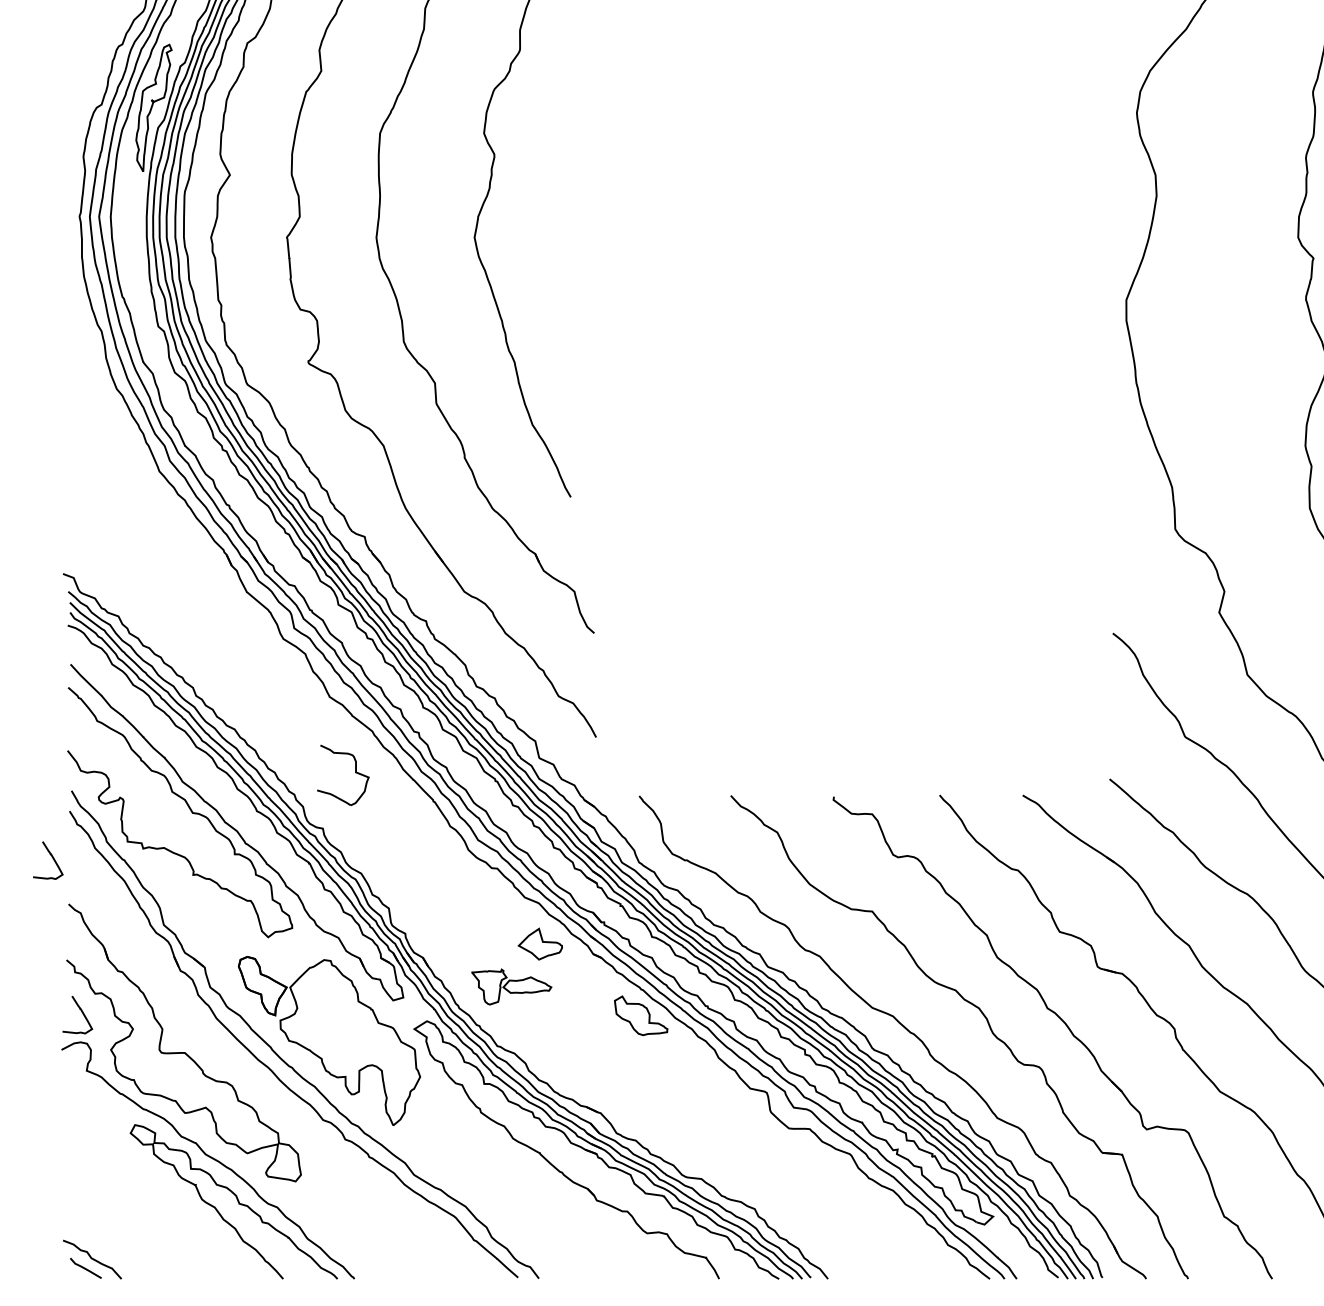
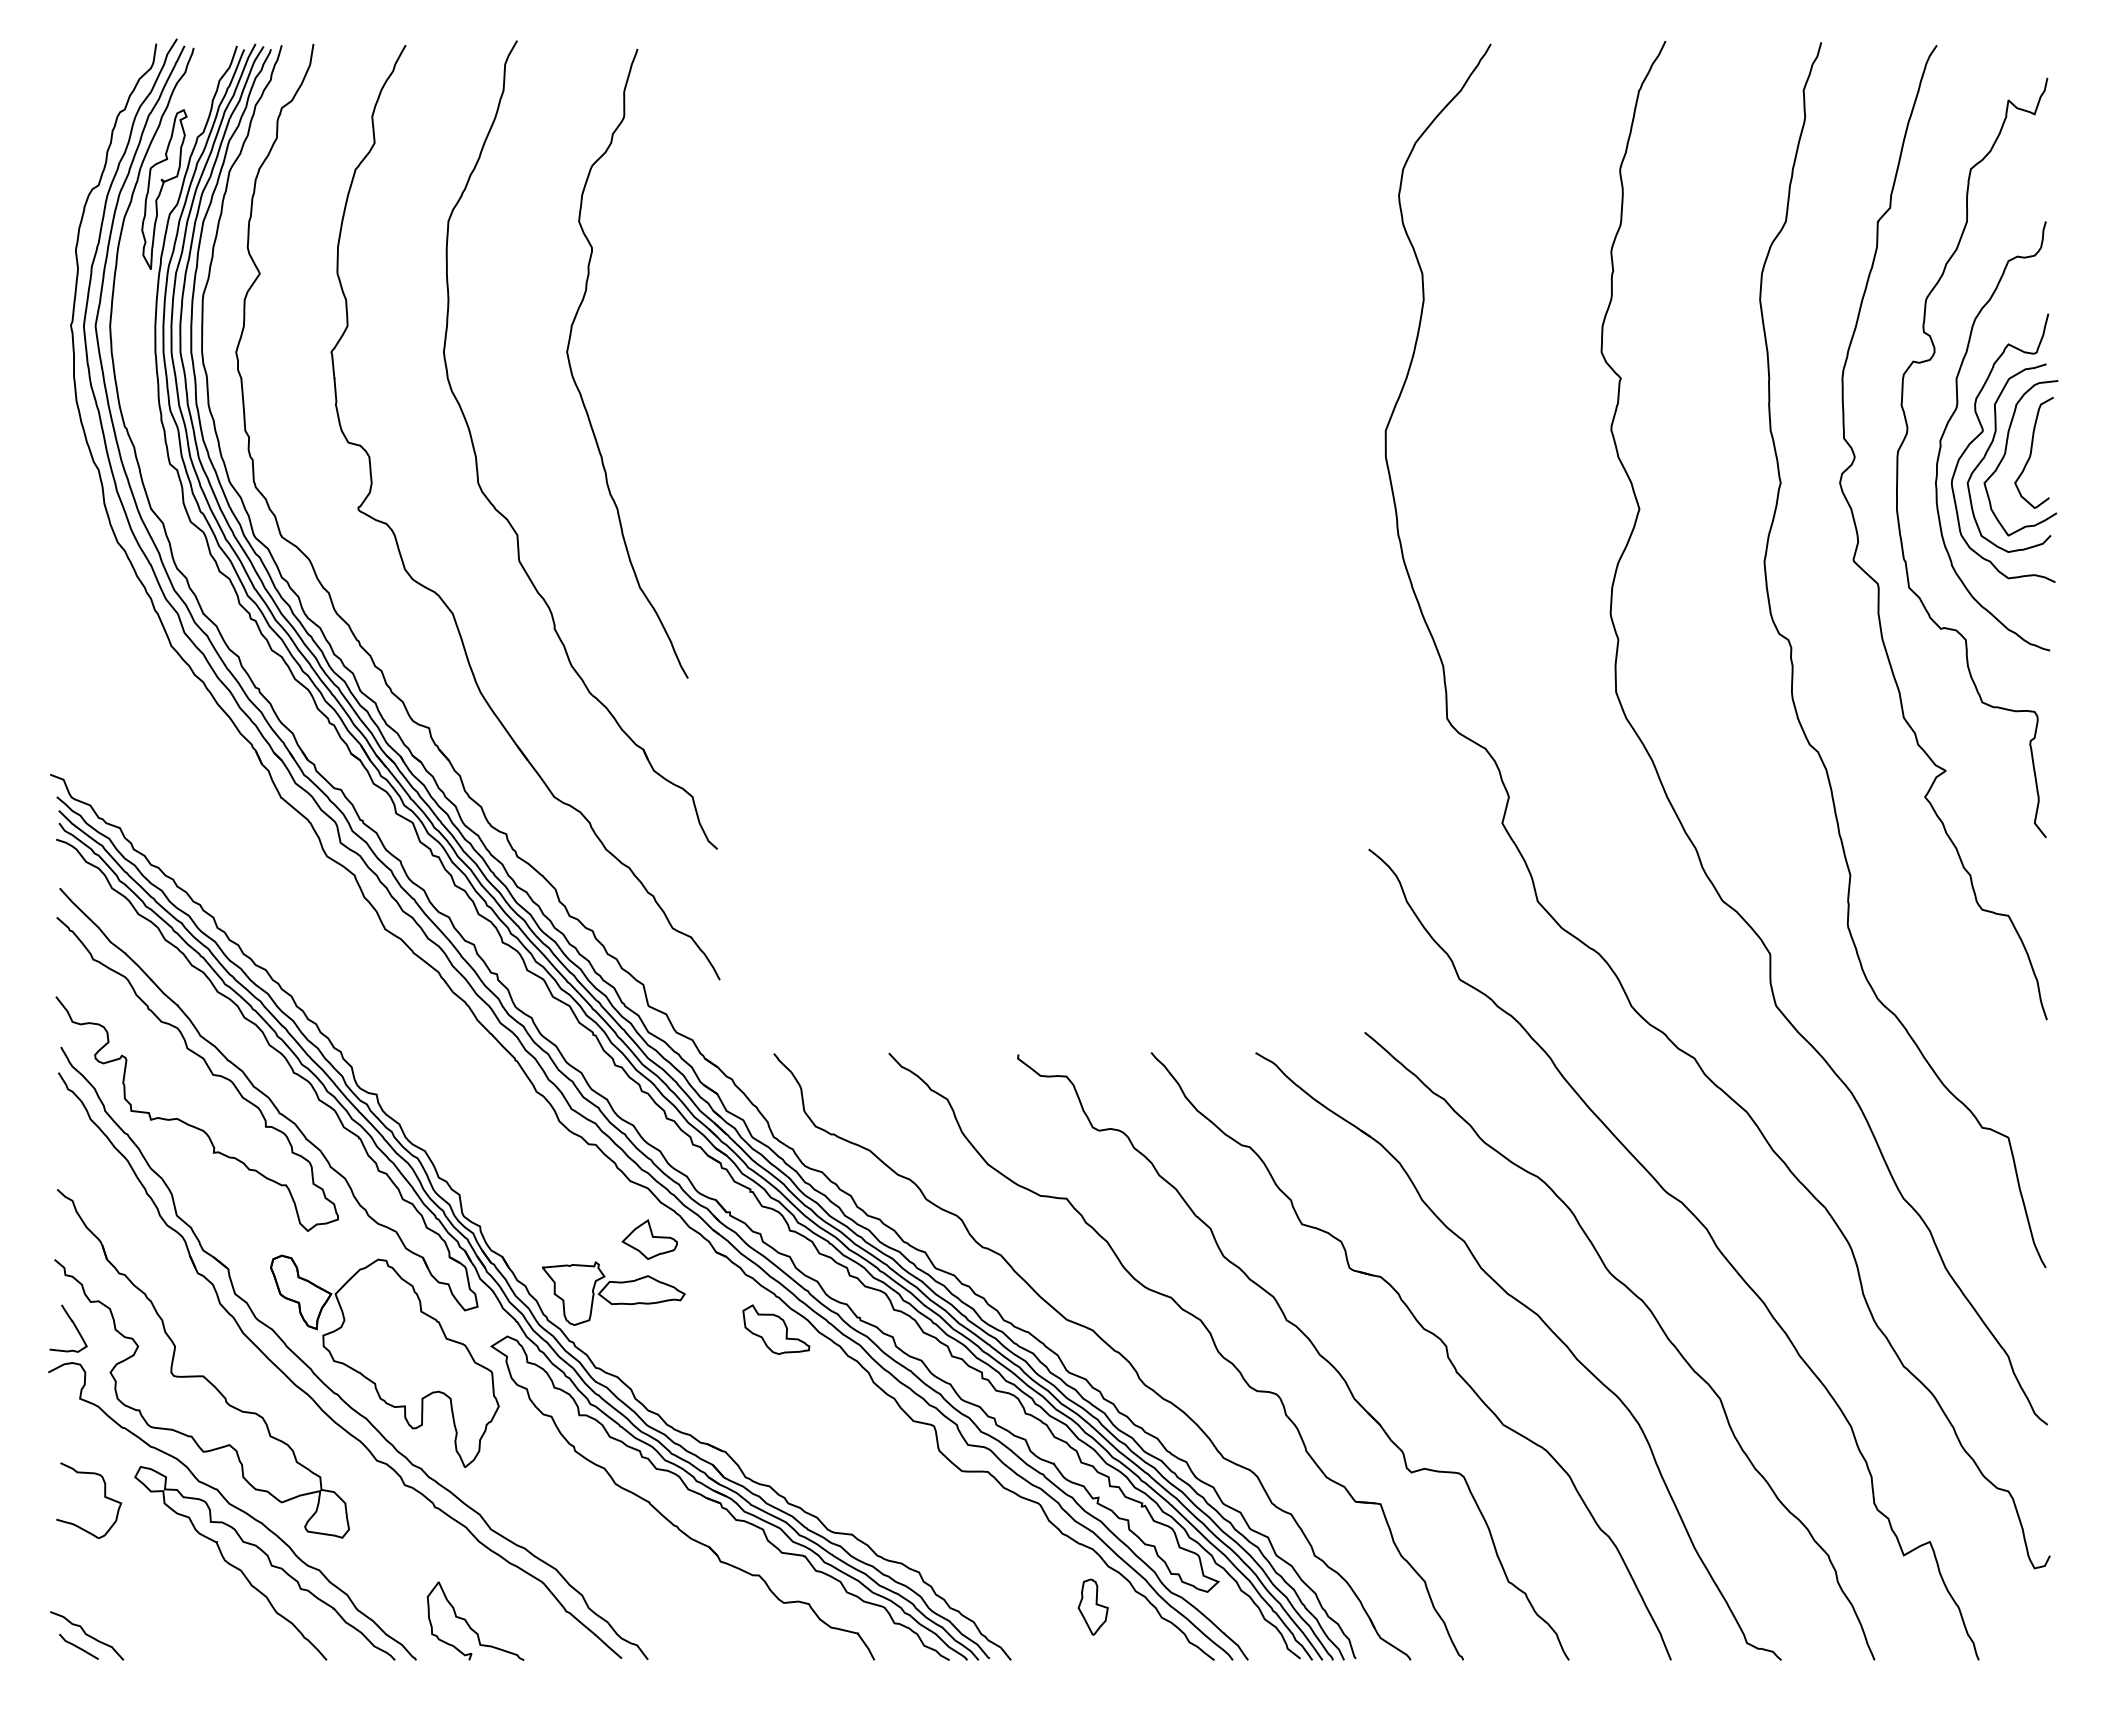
part: (355, 772) -> (104, 1497), moved
curve: (52, 858) -> (36, 1131), removed
part: (511, 987) -> (613, 1293), size x1.43
part: (892, 1236) -> (1092, 1606), added
curve: (396, 1250) -> (469, 1624), added

